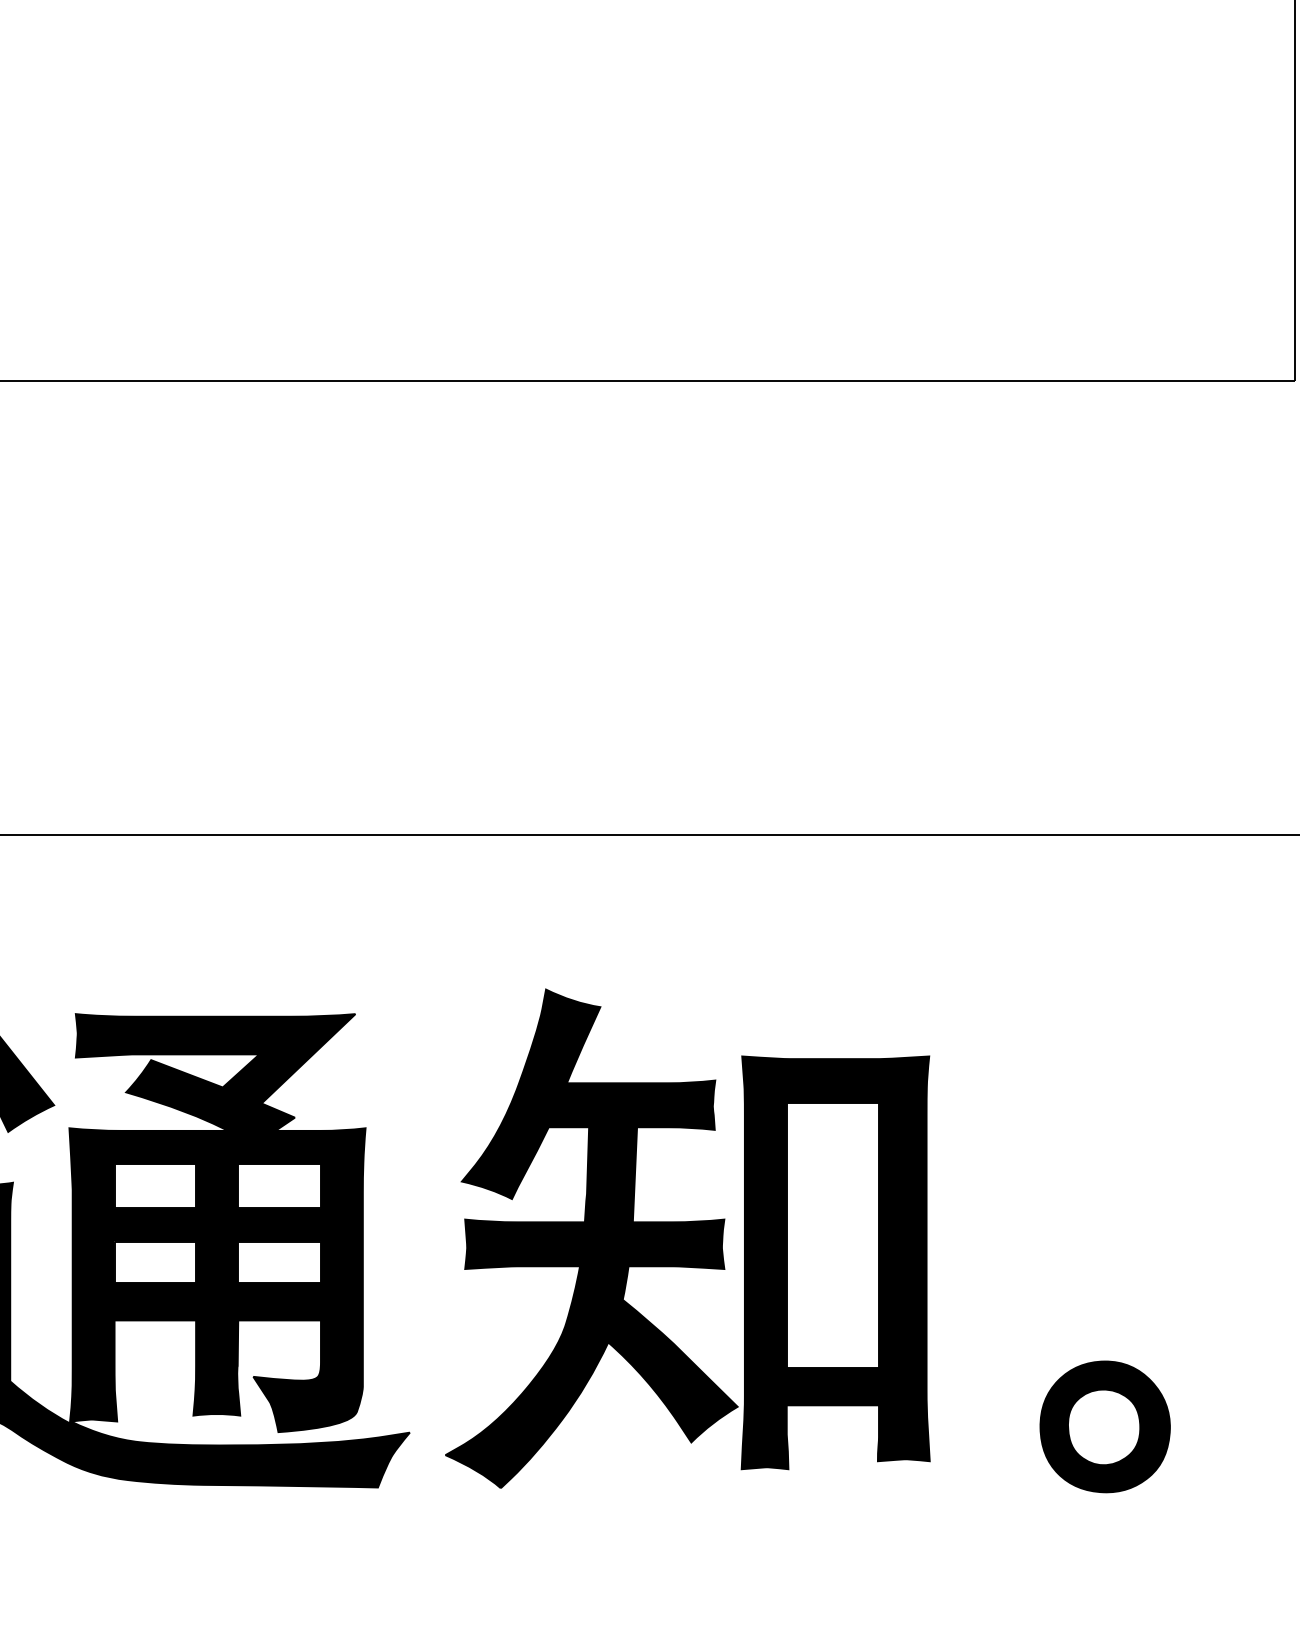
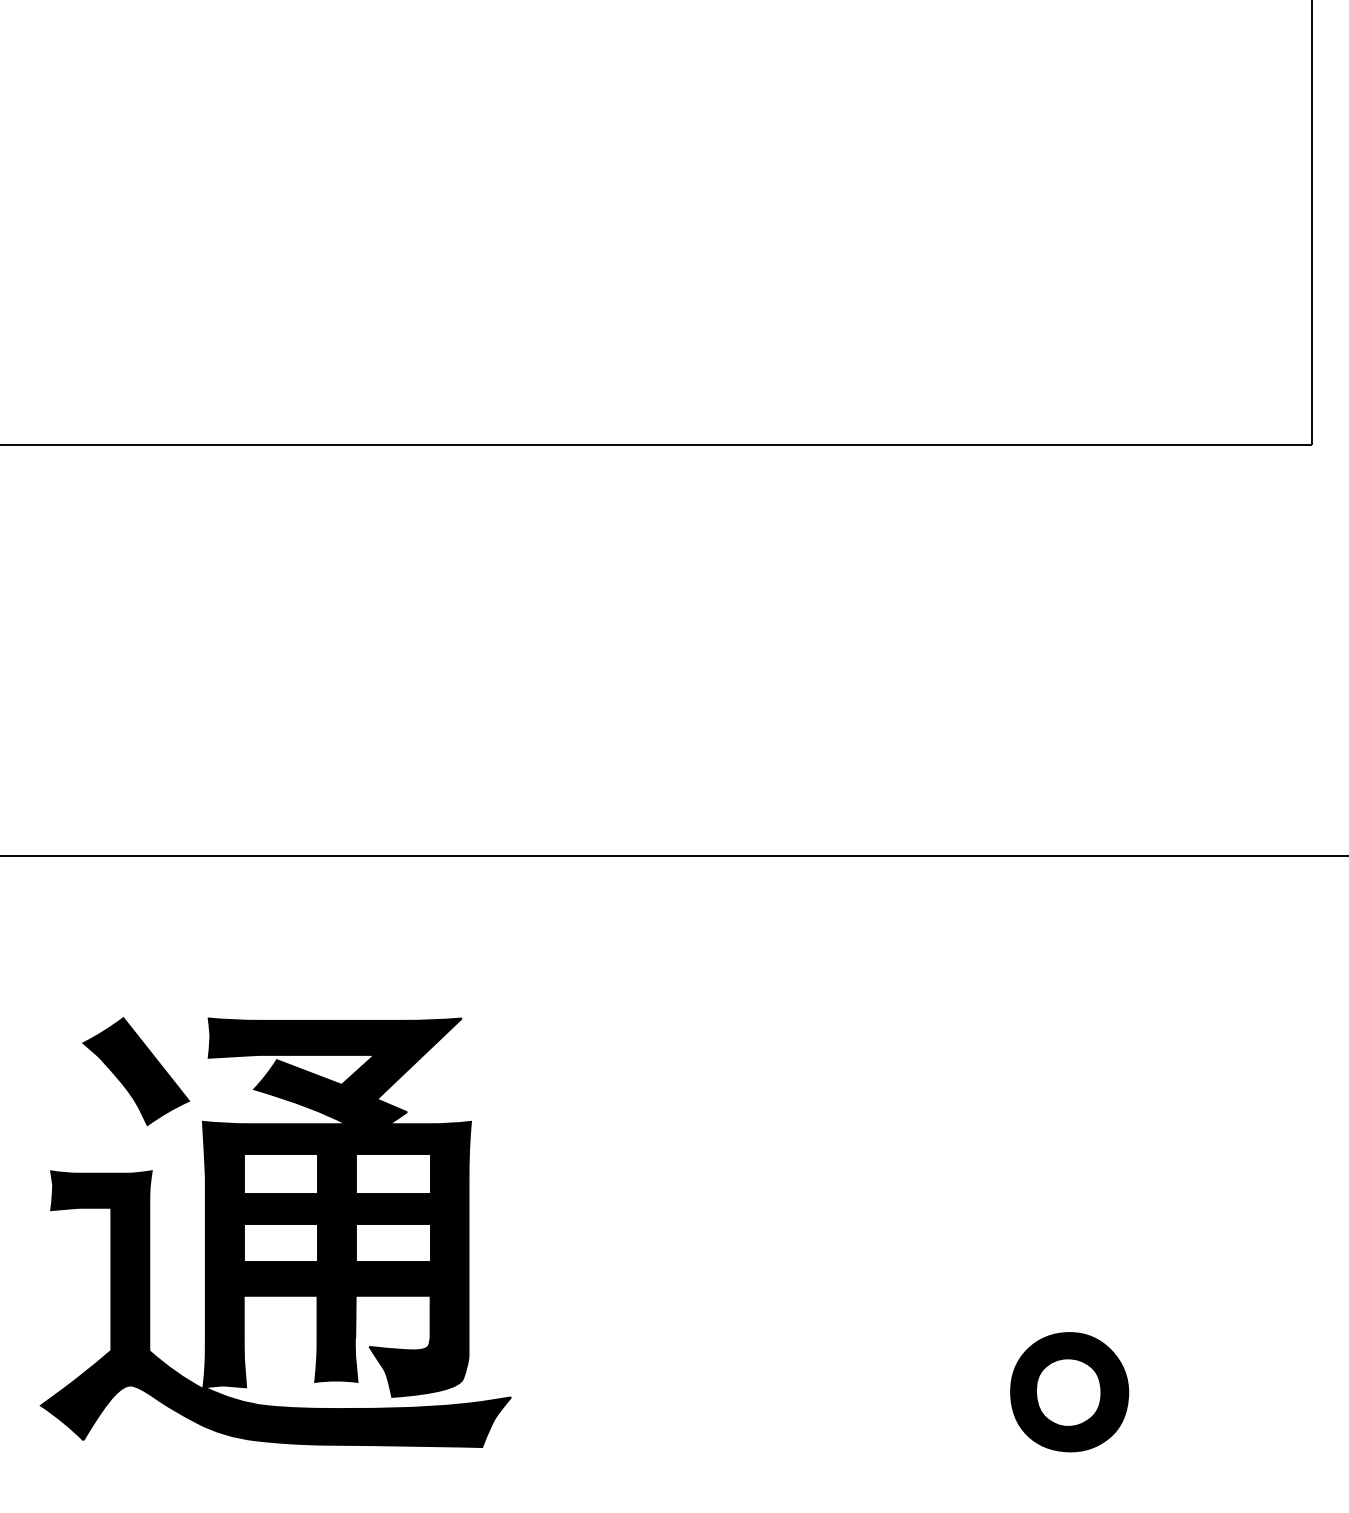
part: (687, 1238) -> (762, 1221), removed
part: (1105, 1427) -> (1069, 1392), moved

